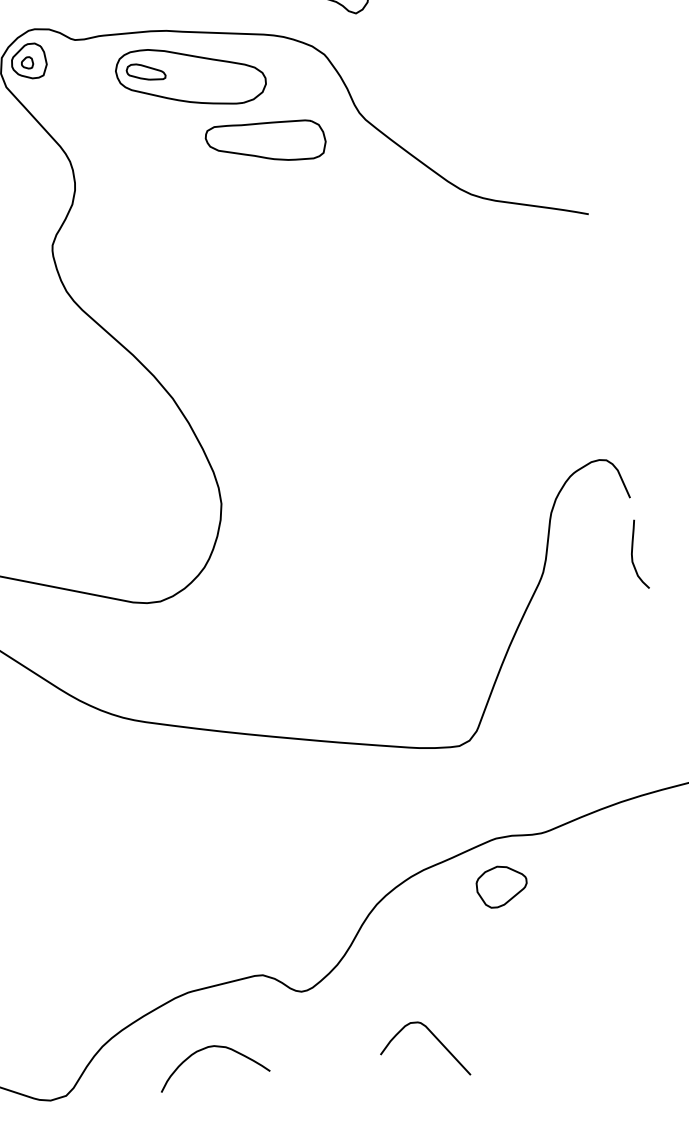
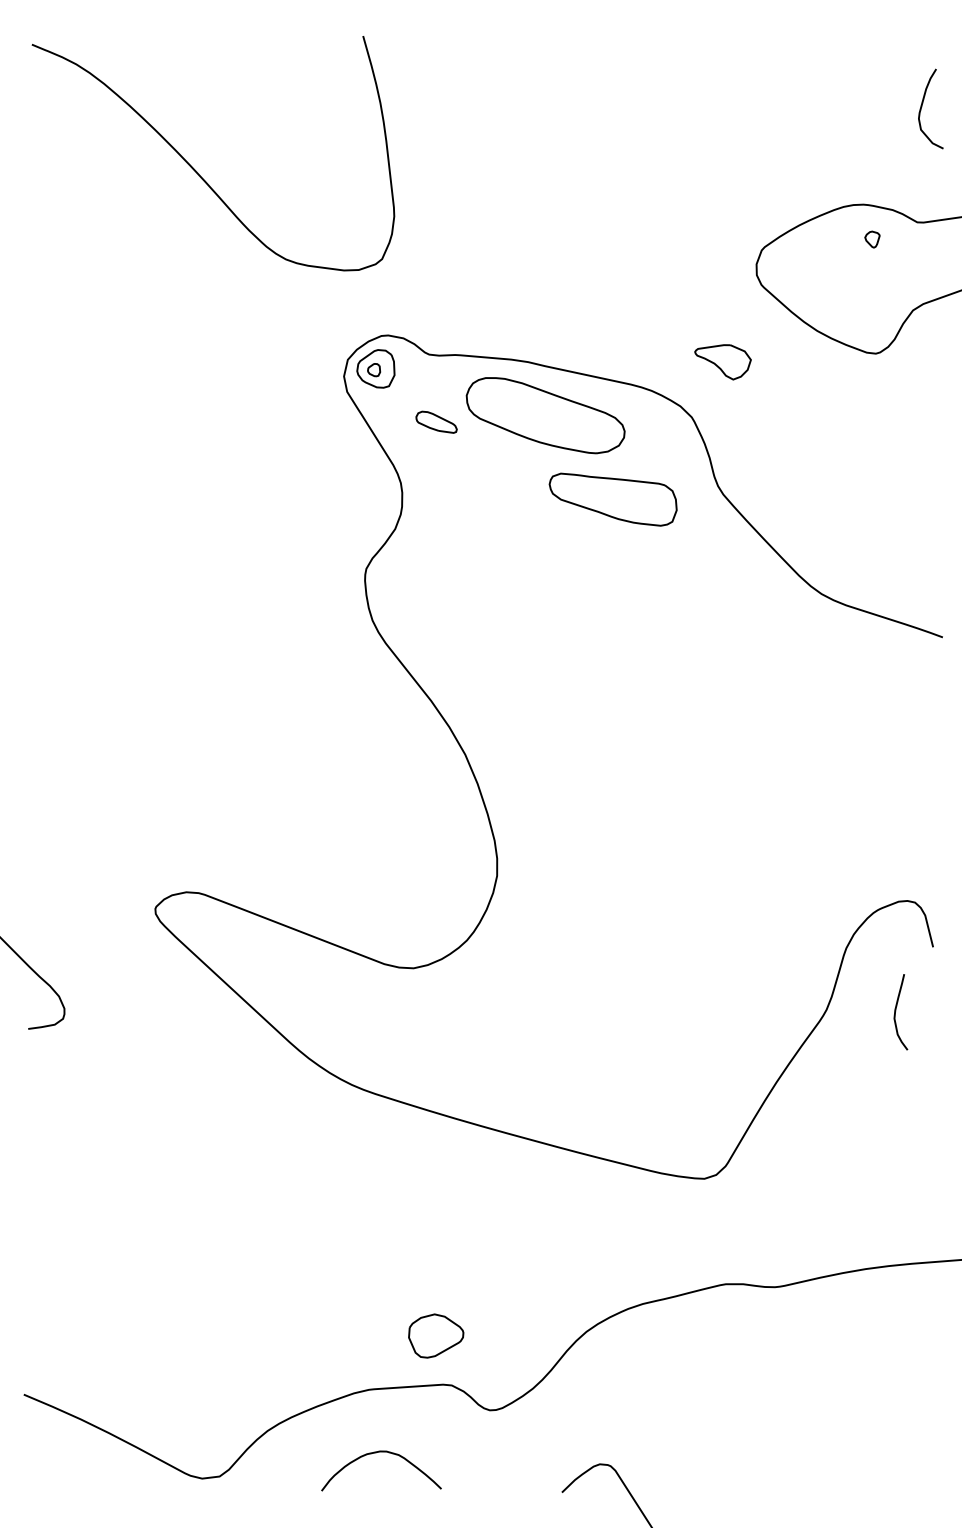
part: (145, 71) -> (436, 421), moved
curve: (633, 555) -> (896, 1011), moved
part: (502, 885) -> (436, 1335), moved

